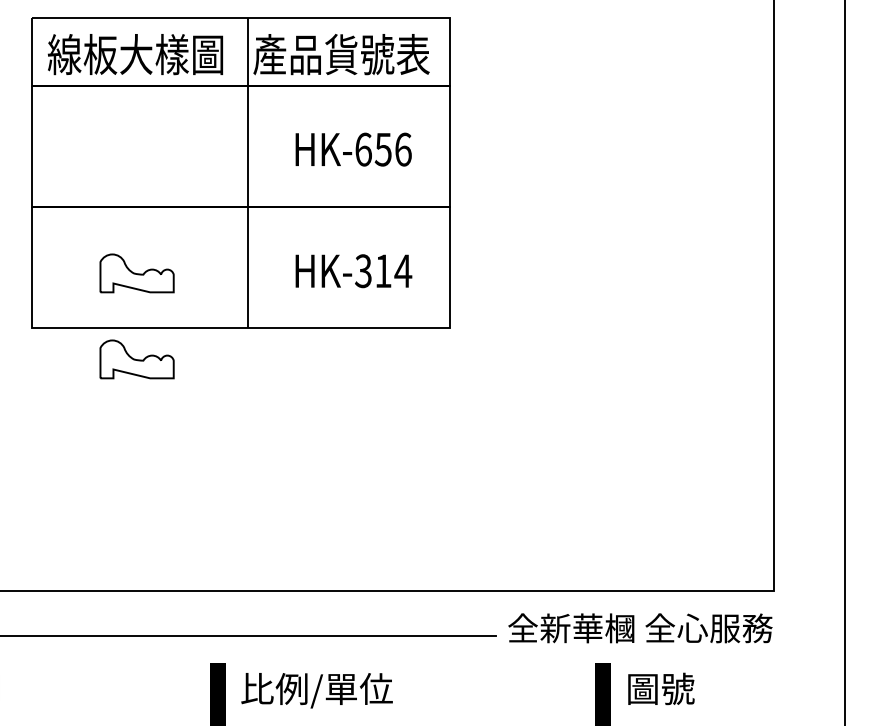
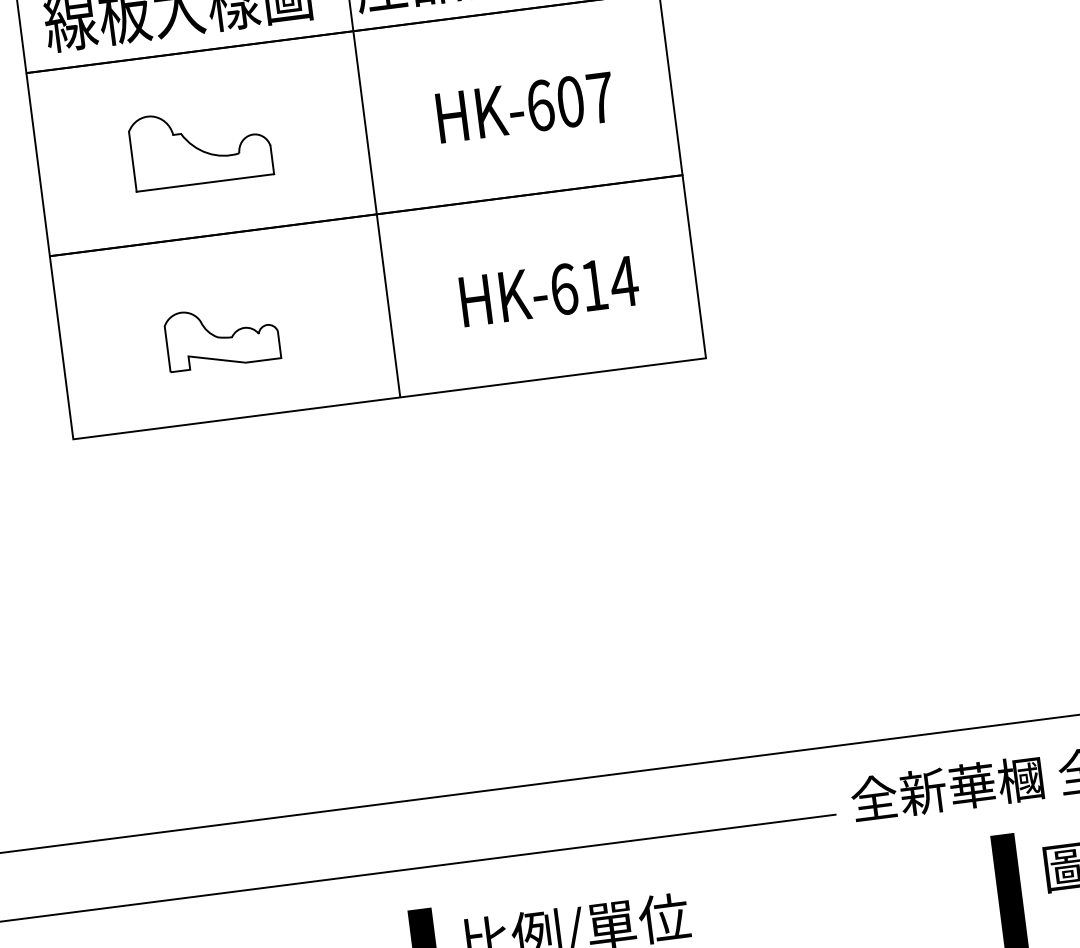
part: (138, 147) -> (200, 146), added
text: (392, 149) -> (584, 99), HK-656 -> HK-607
text: (363, 271) -> (564, 289), HK-314 -> HK-614
part: (136, 359) -> (238, 466), removed

